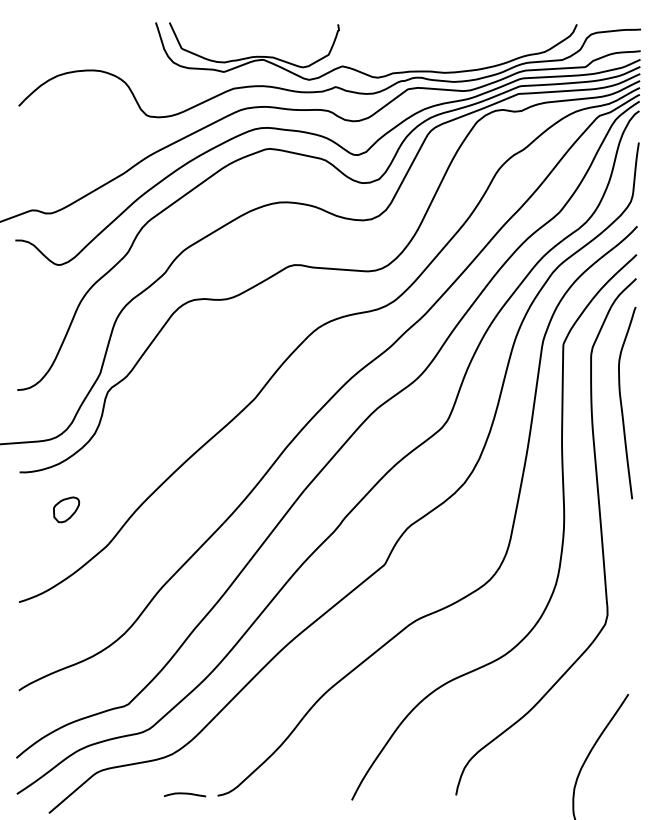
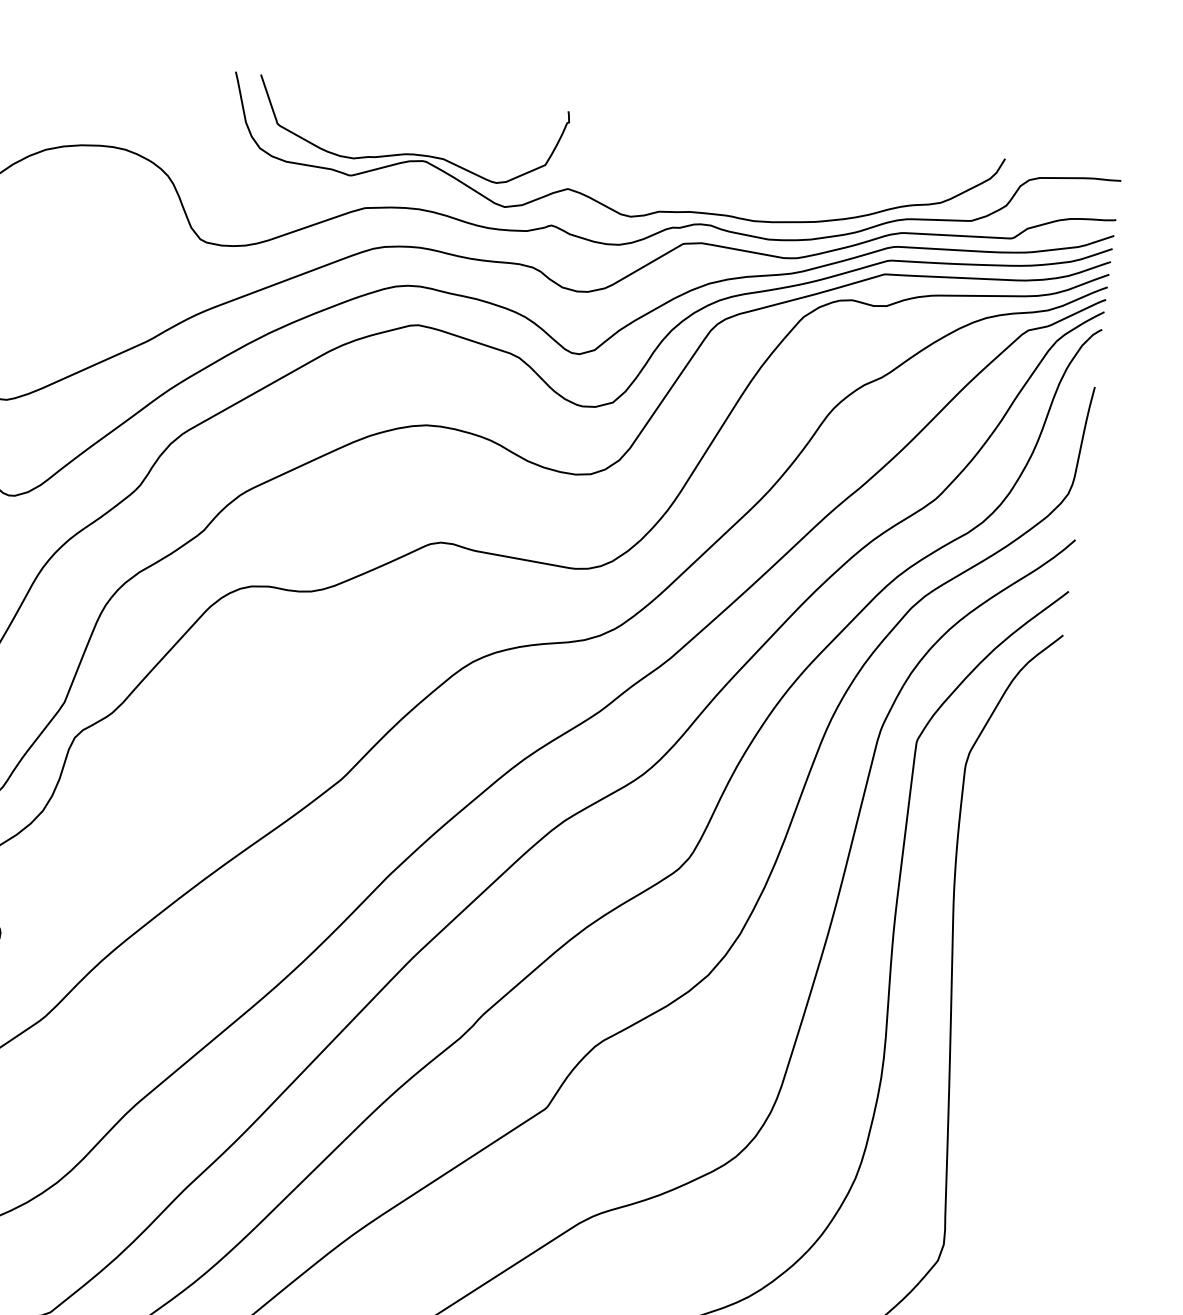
curve: (622, 404) -> (1012, 862), removed

